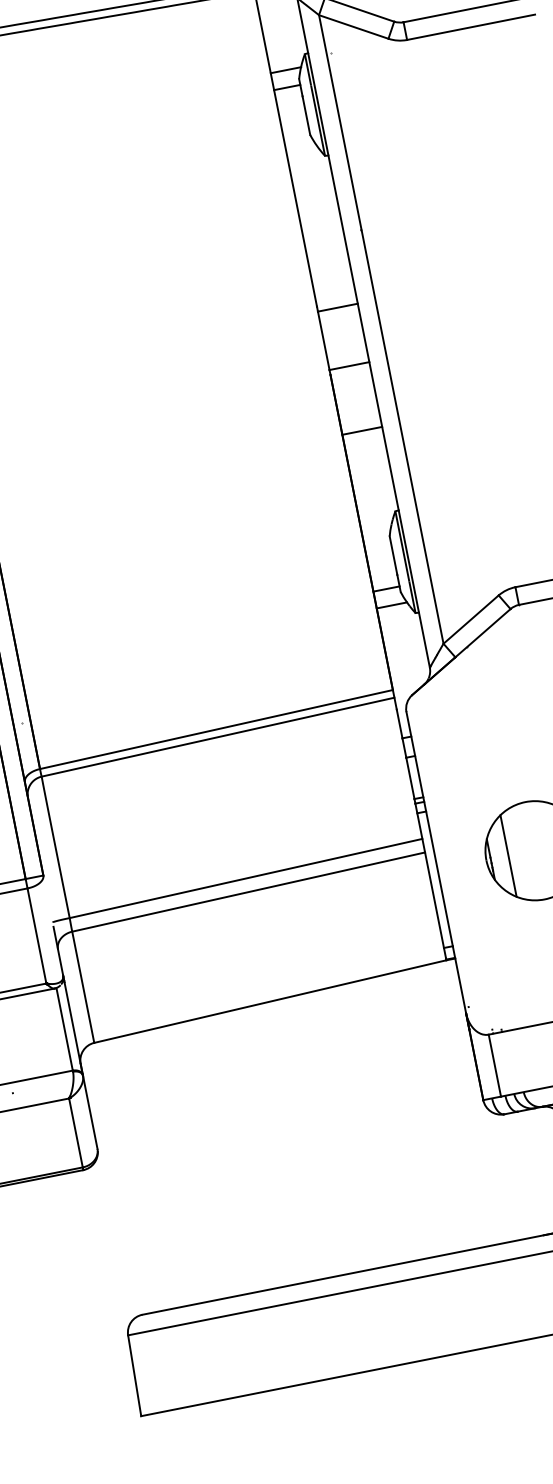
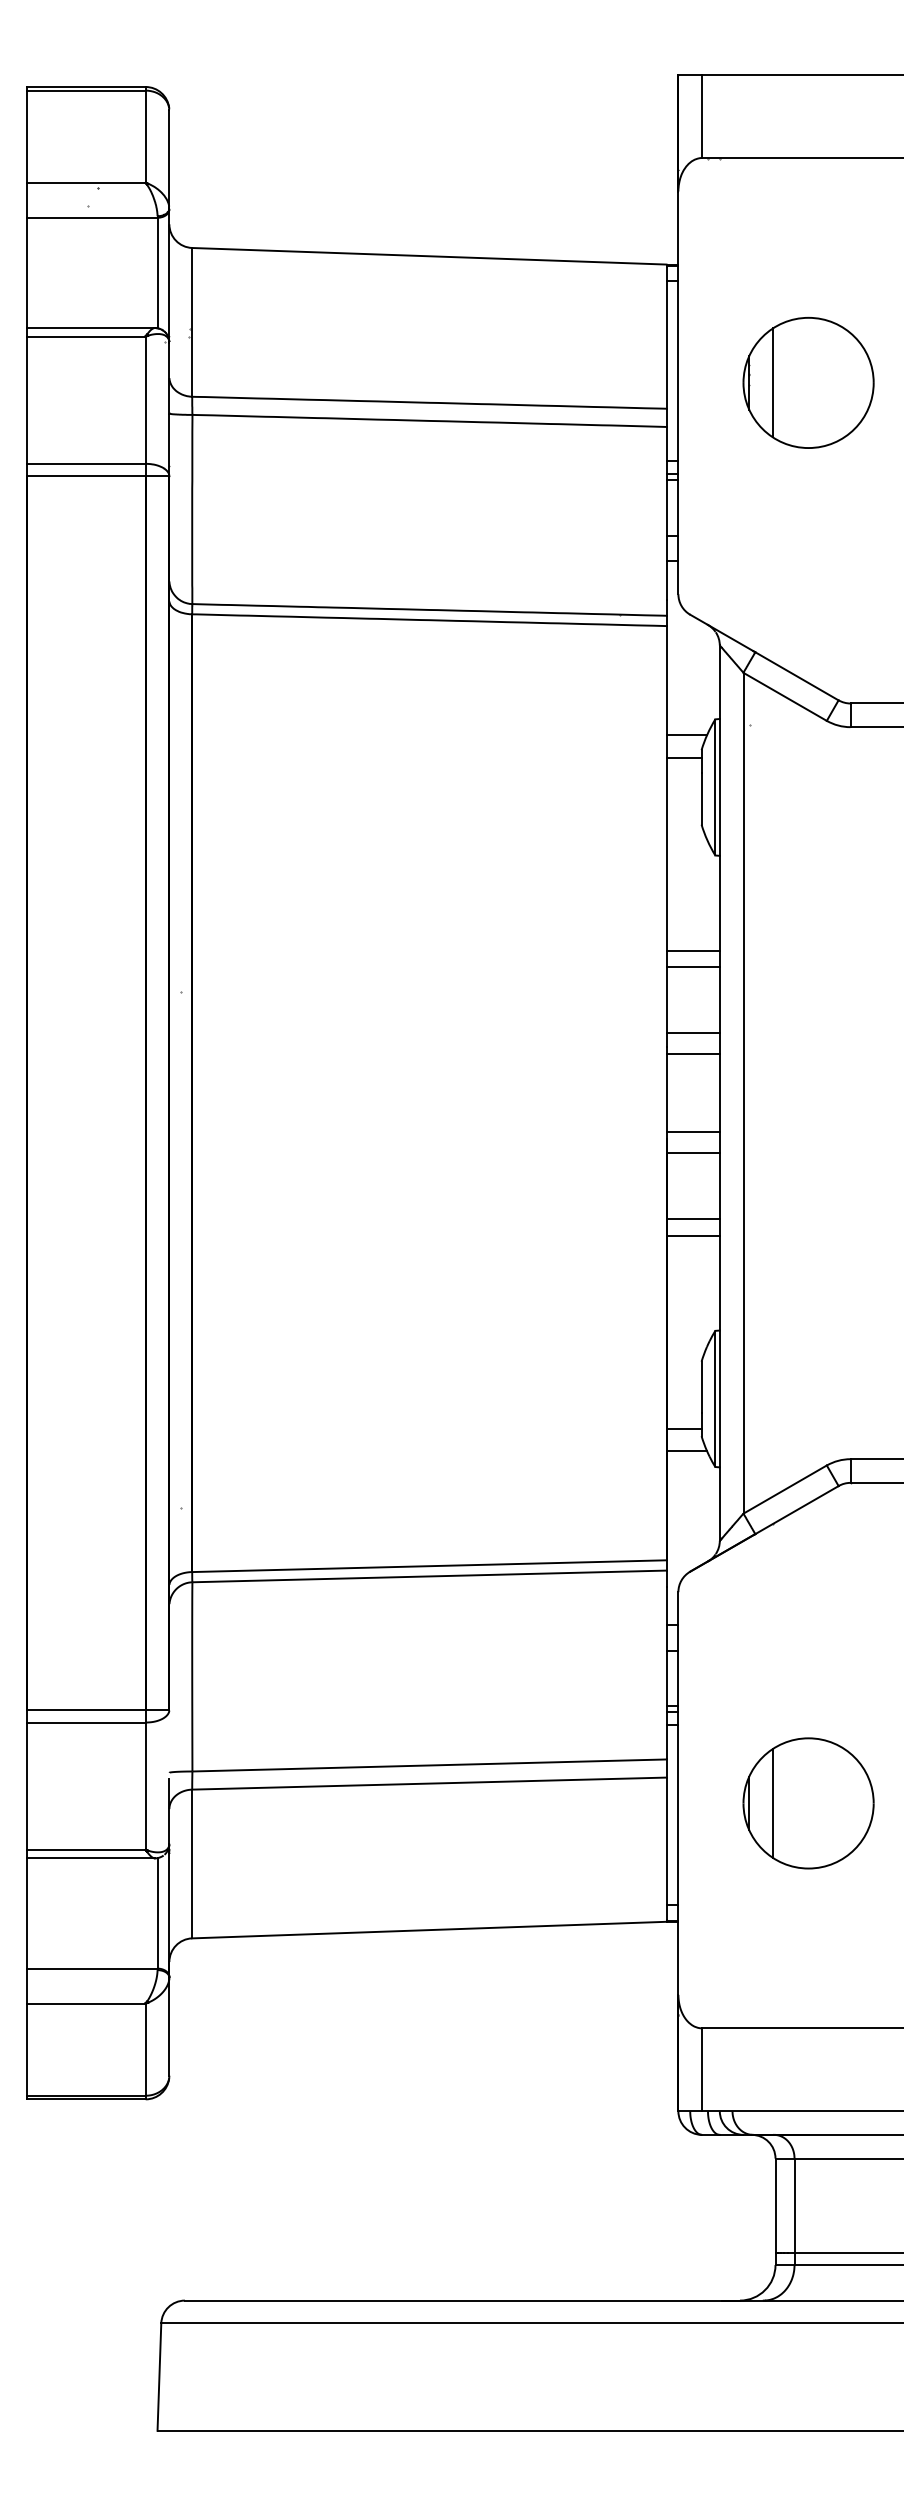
line: (322, 230) -> (692, 950), added
line: (324, 243) -> (692, 967), added
line: (334, 292) -> (692, 1033), added
line: (352, 382) -> (692, 1153), added
line: (364, 443) -> (692, 1235), added

